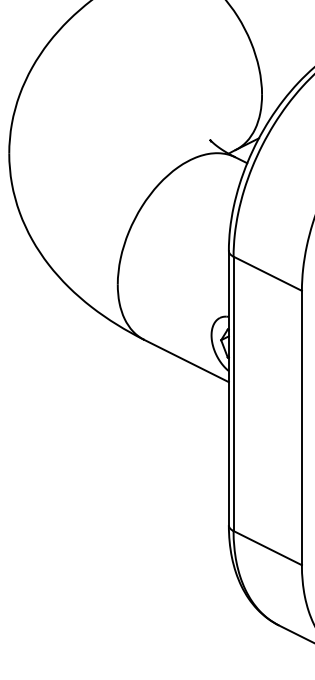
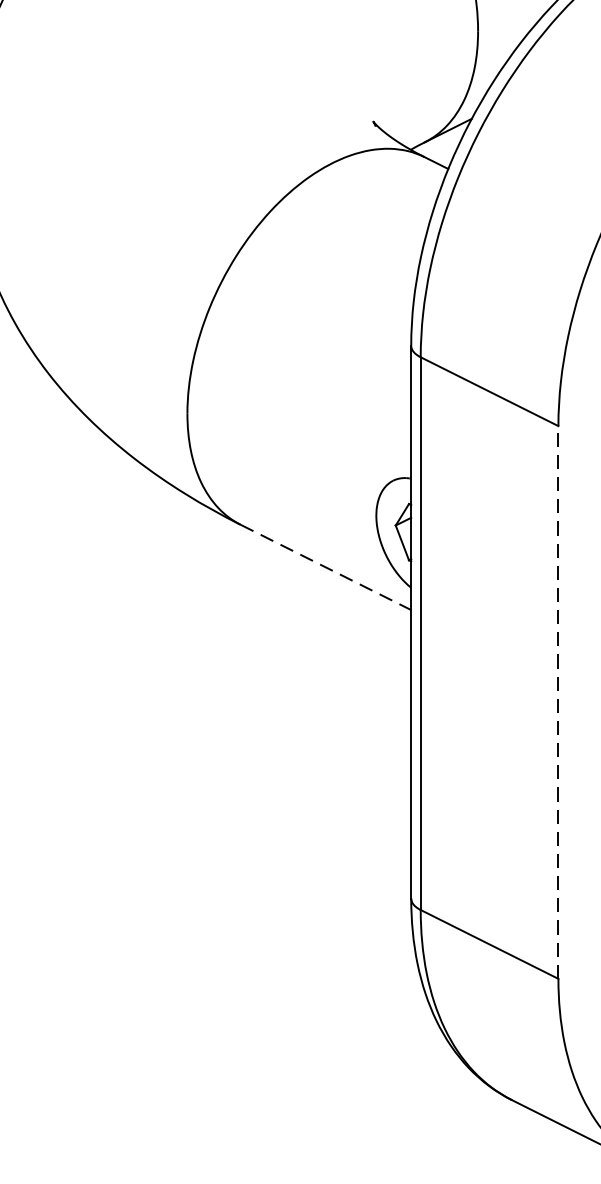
line: (187, 361) -> (327, 568), solid -> dashed
line: (301, 427) -> (557, 701), solid -> dashed

